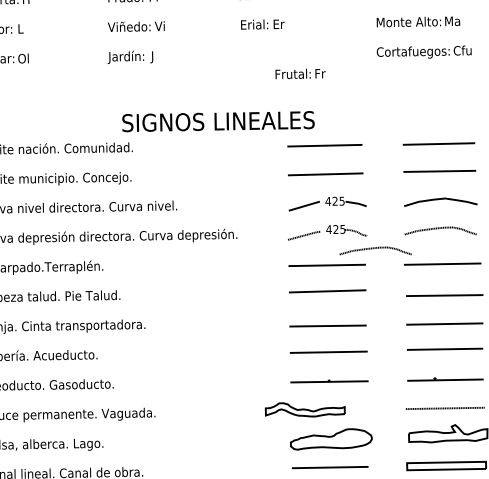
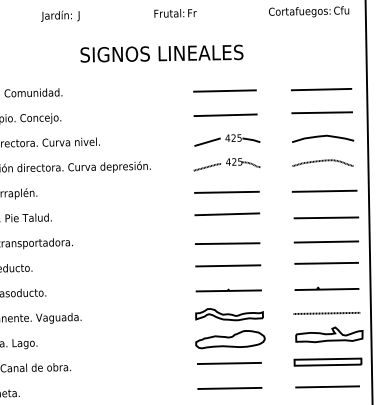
text: (300, 73) -> (175, 12), moved
text: (218, 121) -> (161, 53), moved
curve: (375, 248) -> (267, 178), removed
part: (304, 409) -> (228, 314), moved

